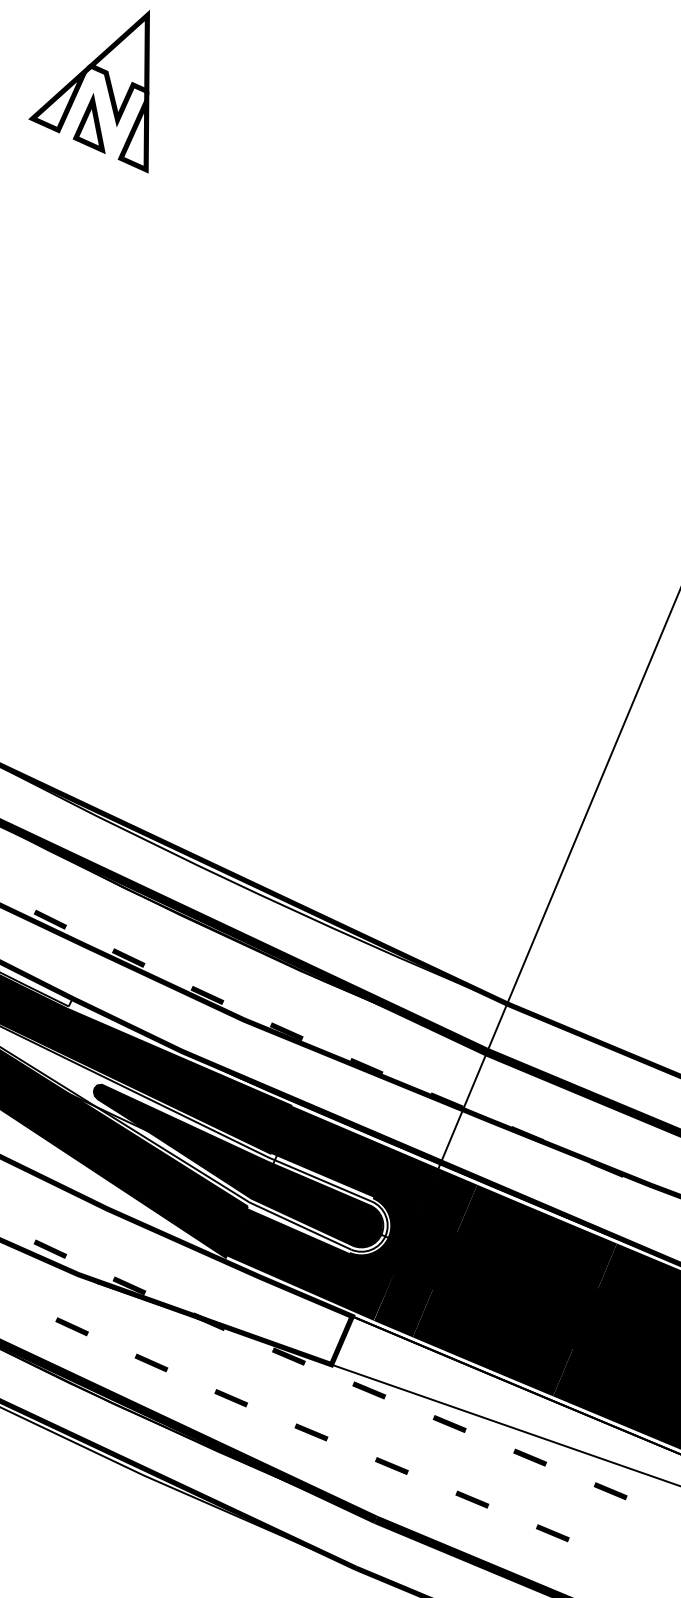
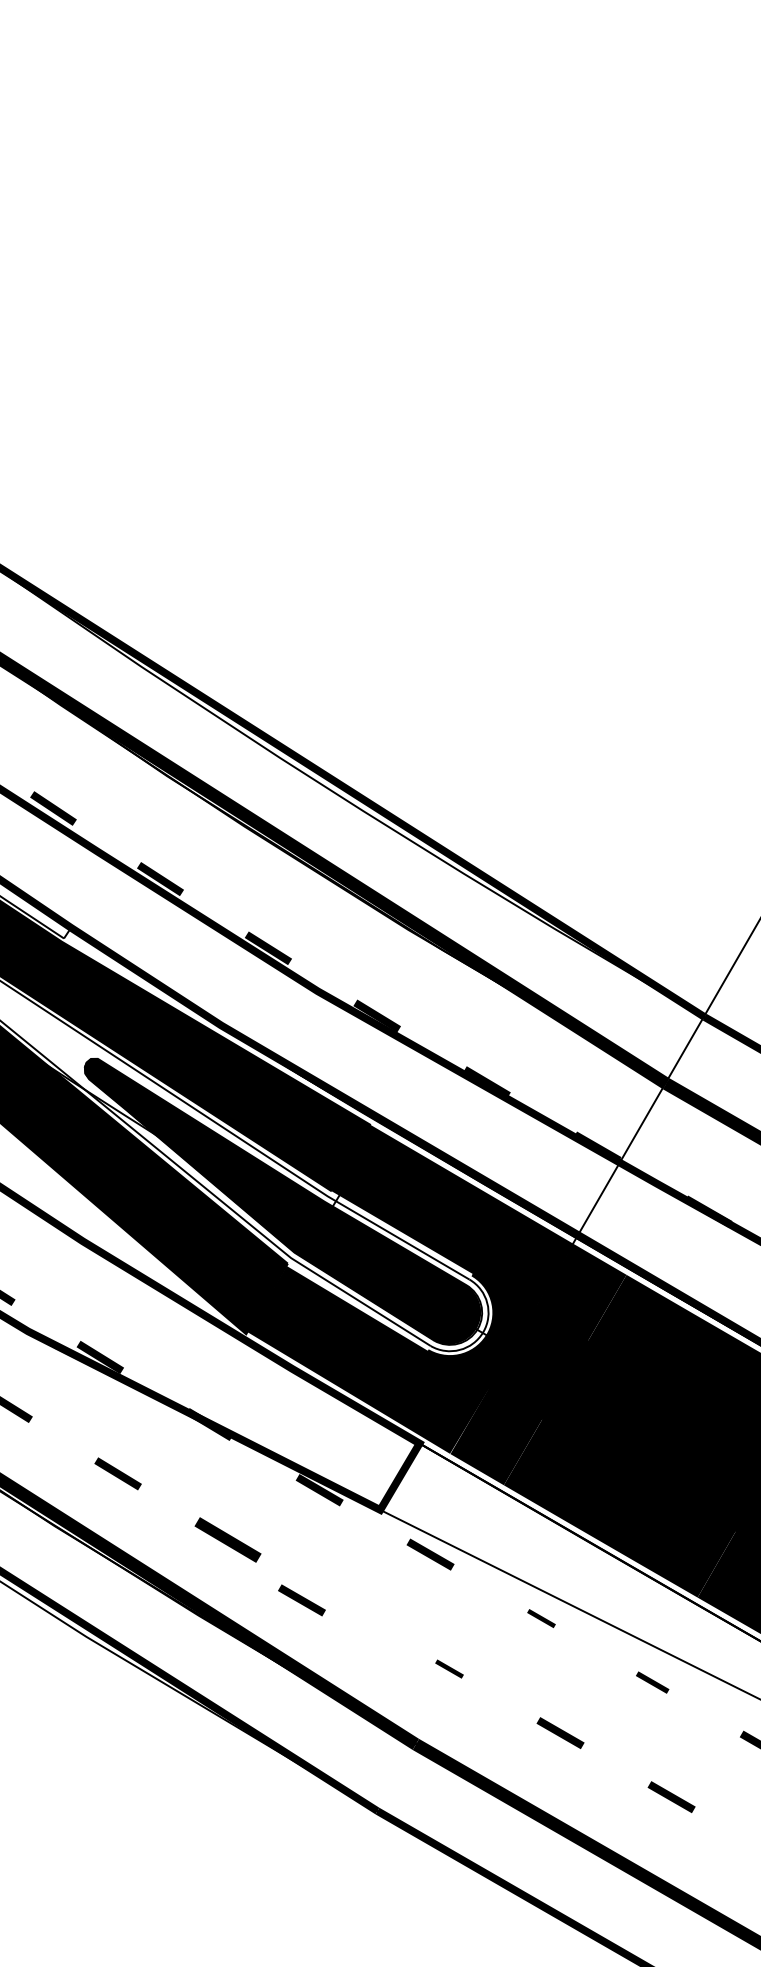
part: (230, 1398) -> (226, 1540), size x1.4
part: (449, 1423) -> (541, 1617), size x0.6
part: (311, 1432) -> (302, 1600), moved
part: (529, 1457) -> (651, 1682), size x0.7
part: (391, 1465) -> (448, 1668), size x0.6

